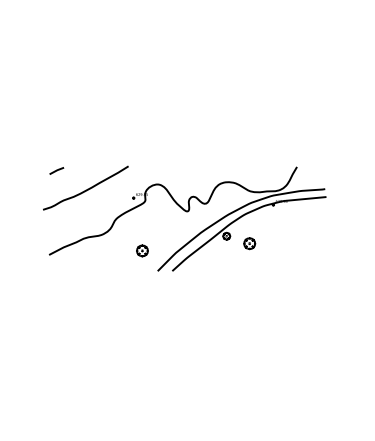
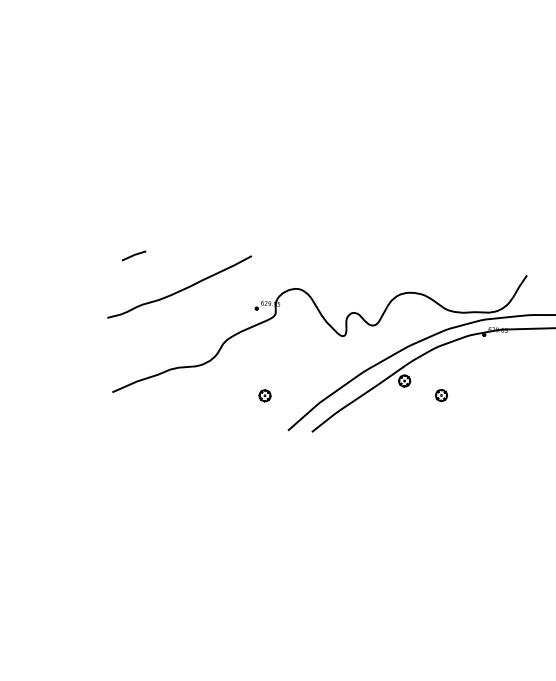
part: (249, 243) -> (441, 395), size x0.62
part: (141, 250) -> (263, 395), size x0.62

